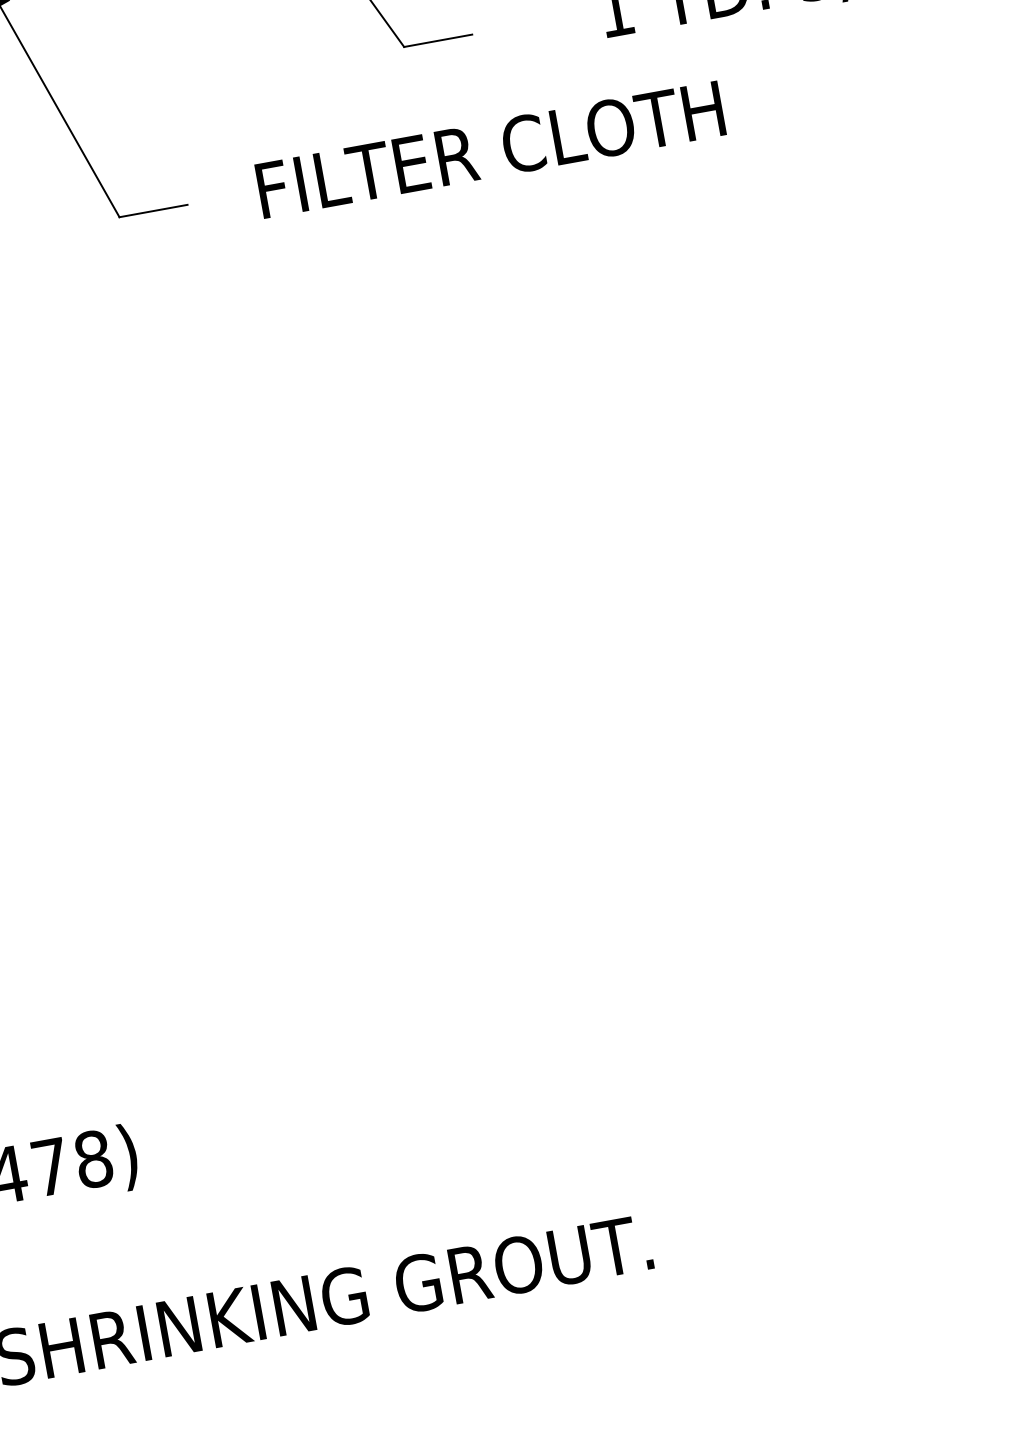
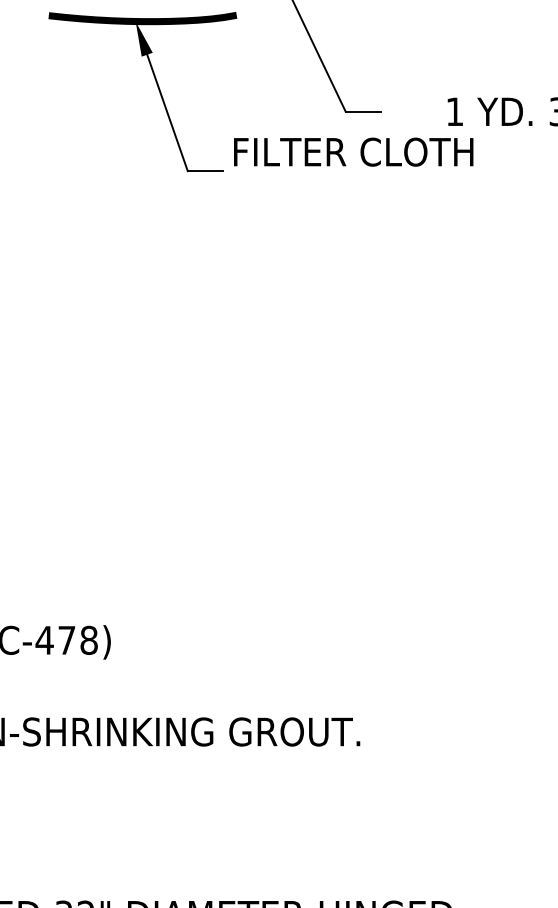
text: (489, 148) -> (353, 151), moved

